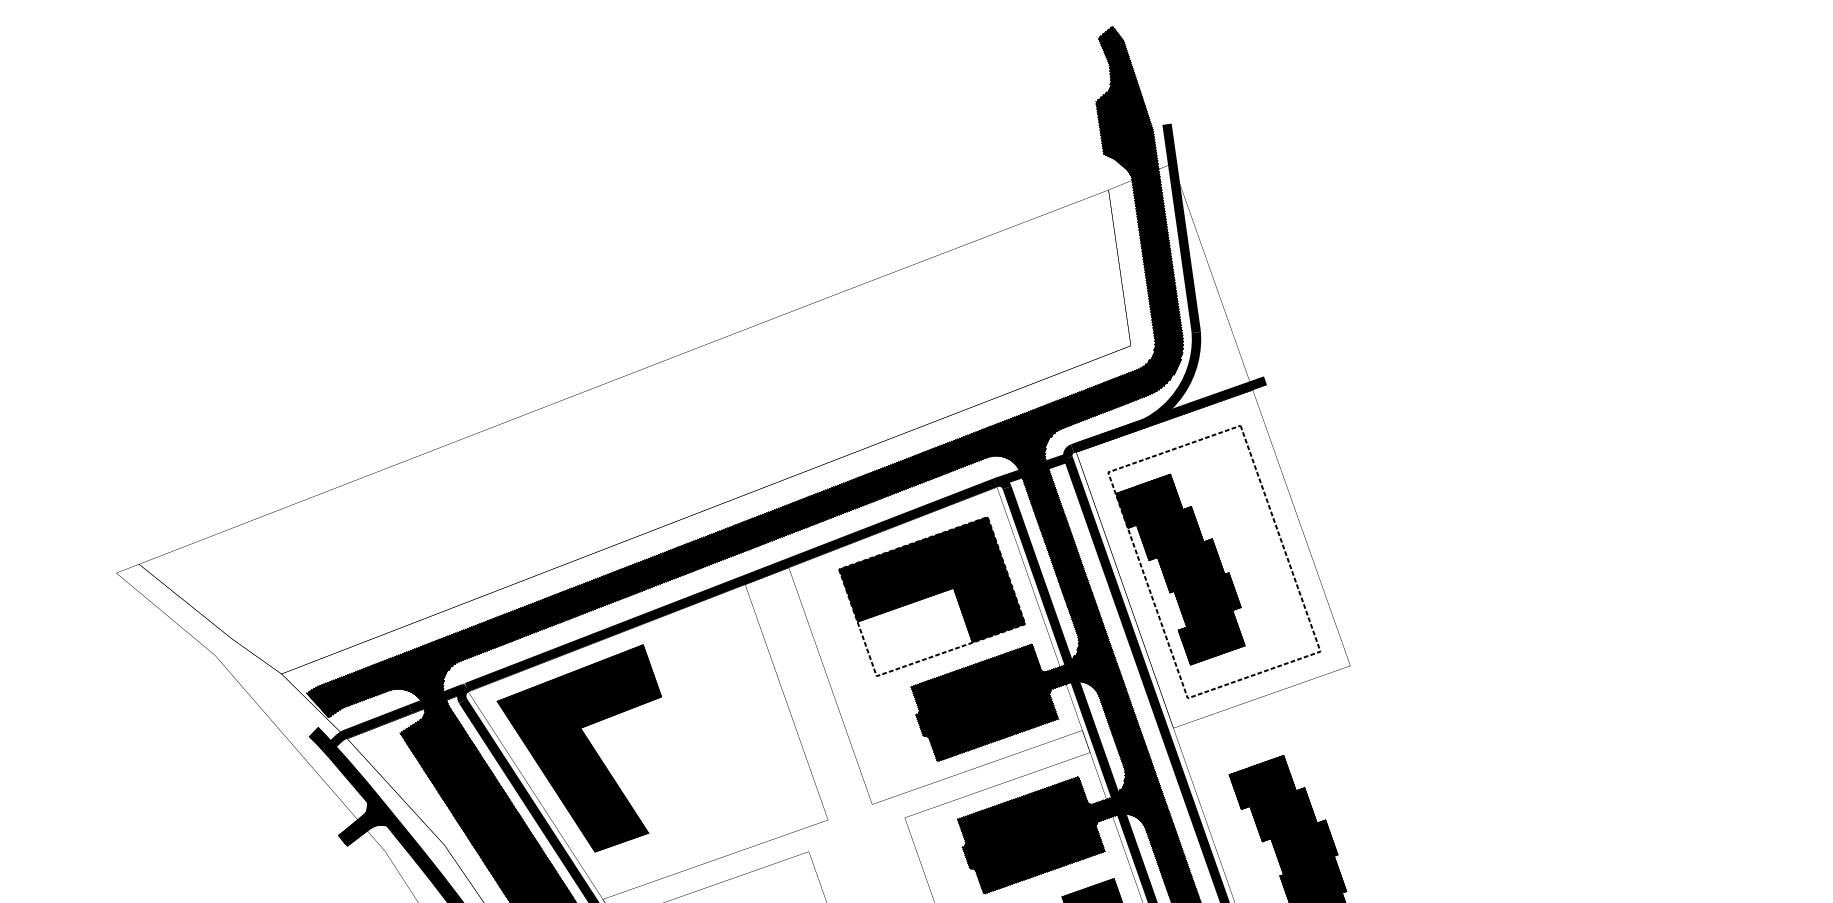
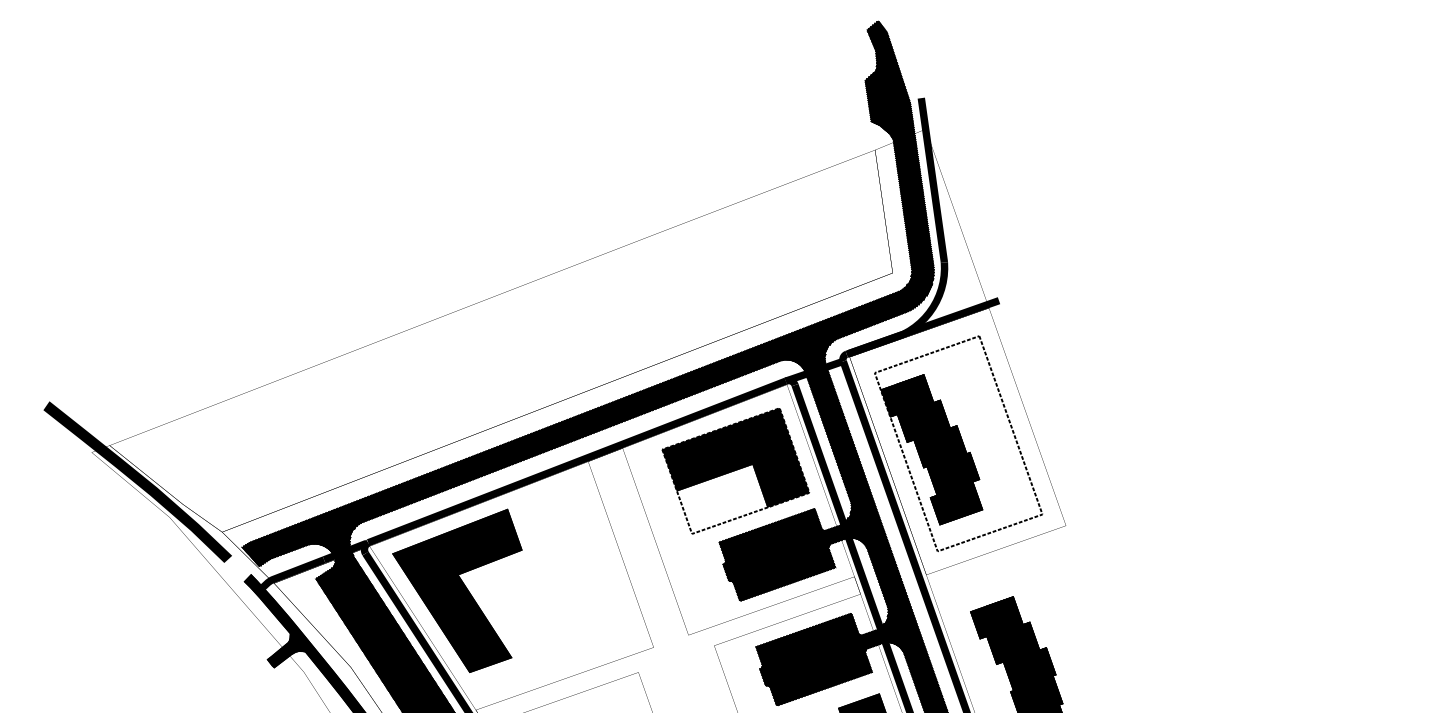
fill: (174, 611) -> (137, 482), added

